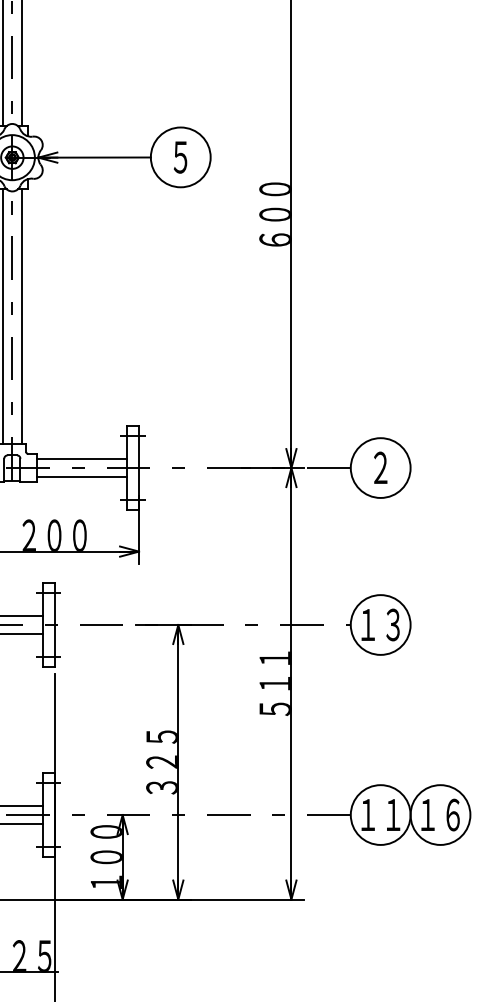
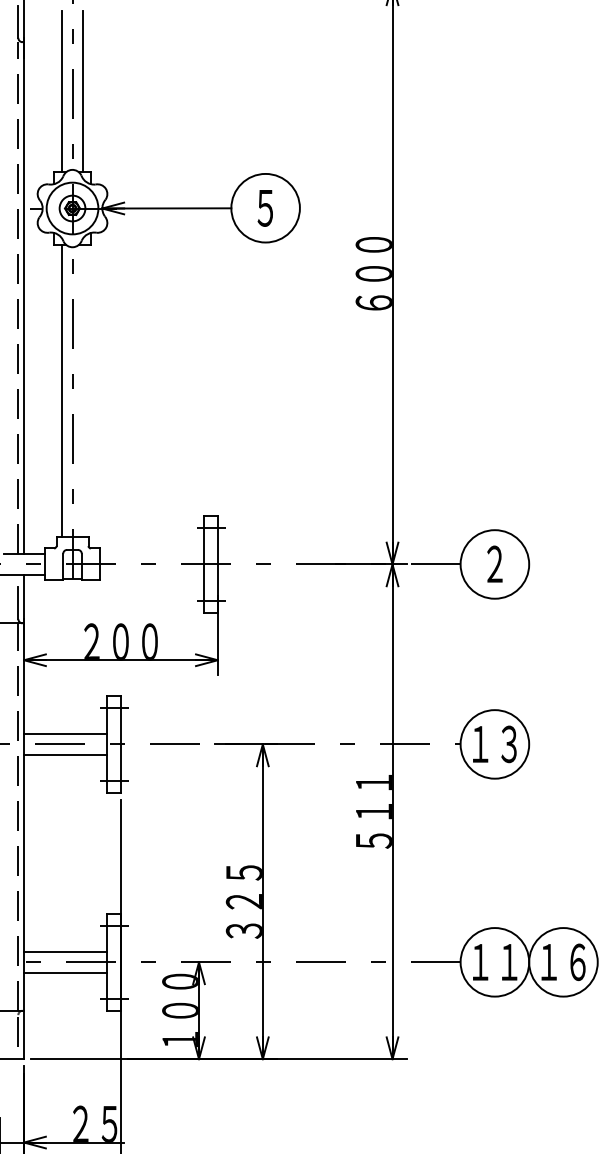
line: (21, 316) -> (83, 390), removed
line: (82, 458) -> (152, 553), removed
line: (82, 476) -> (152, 574), removed

